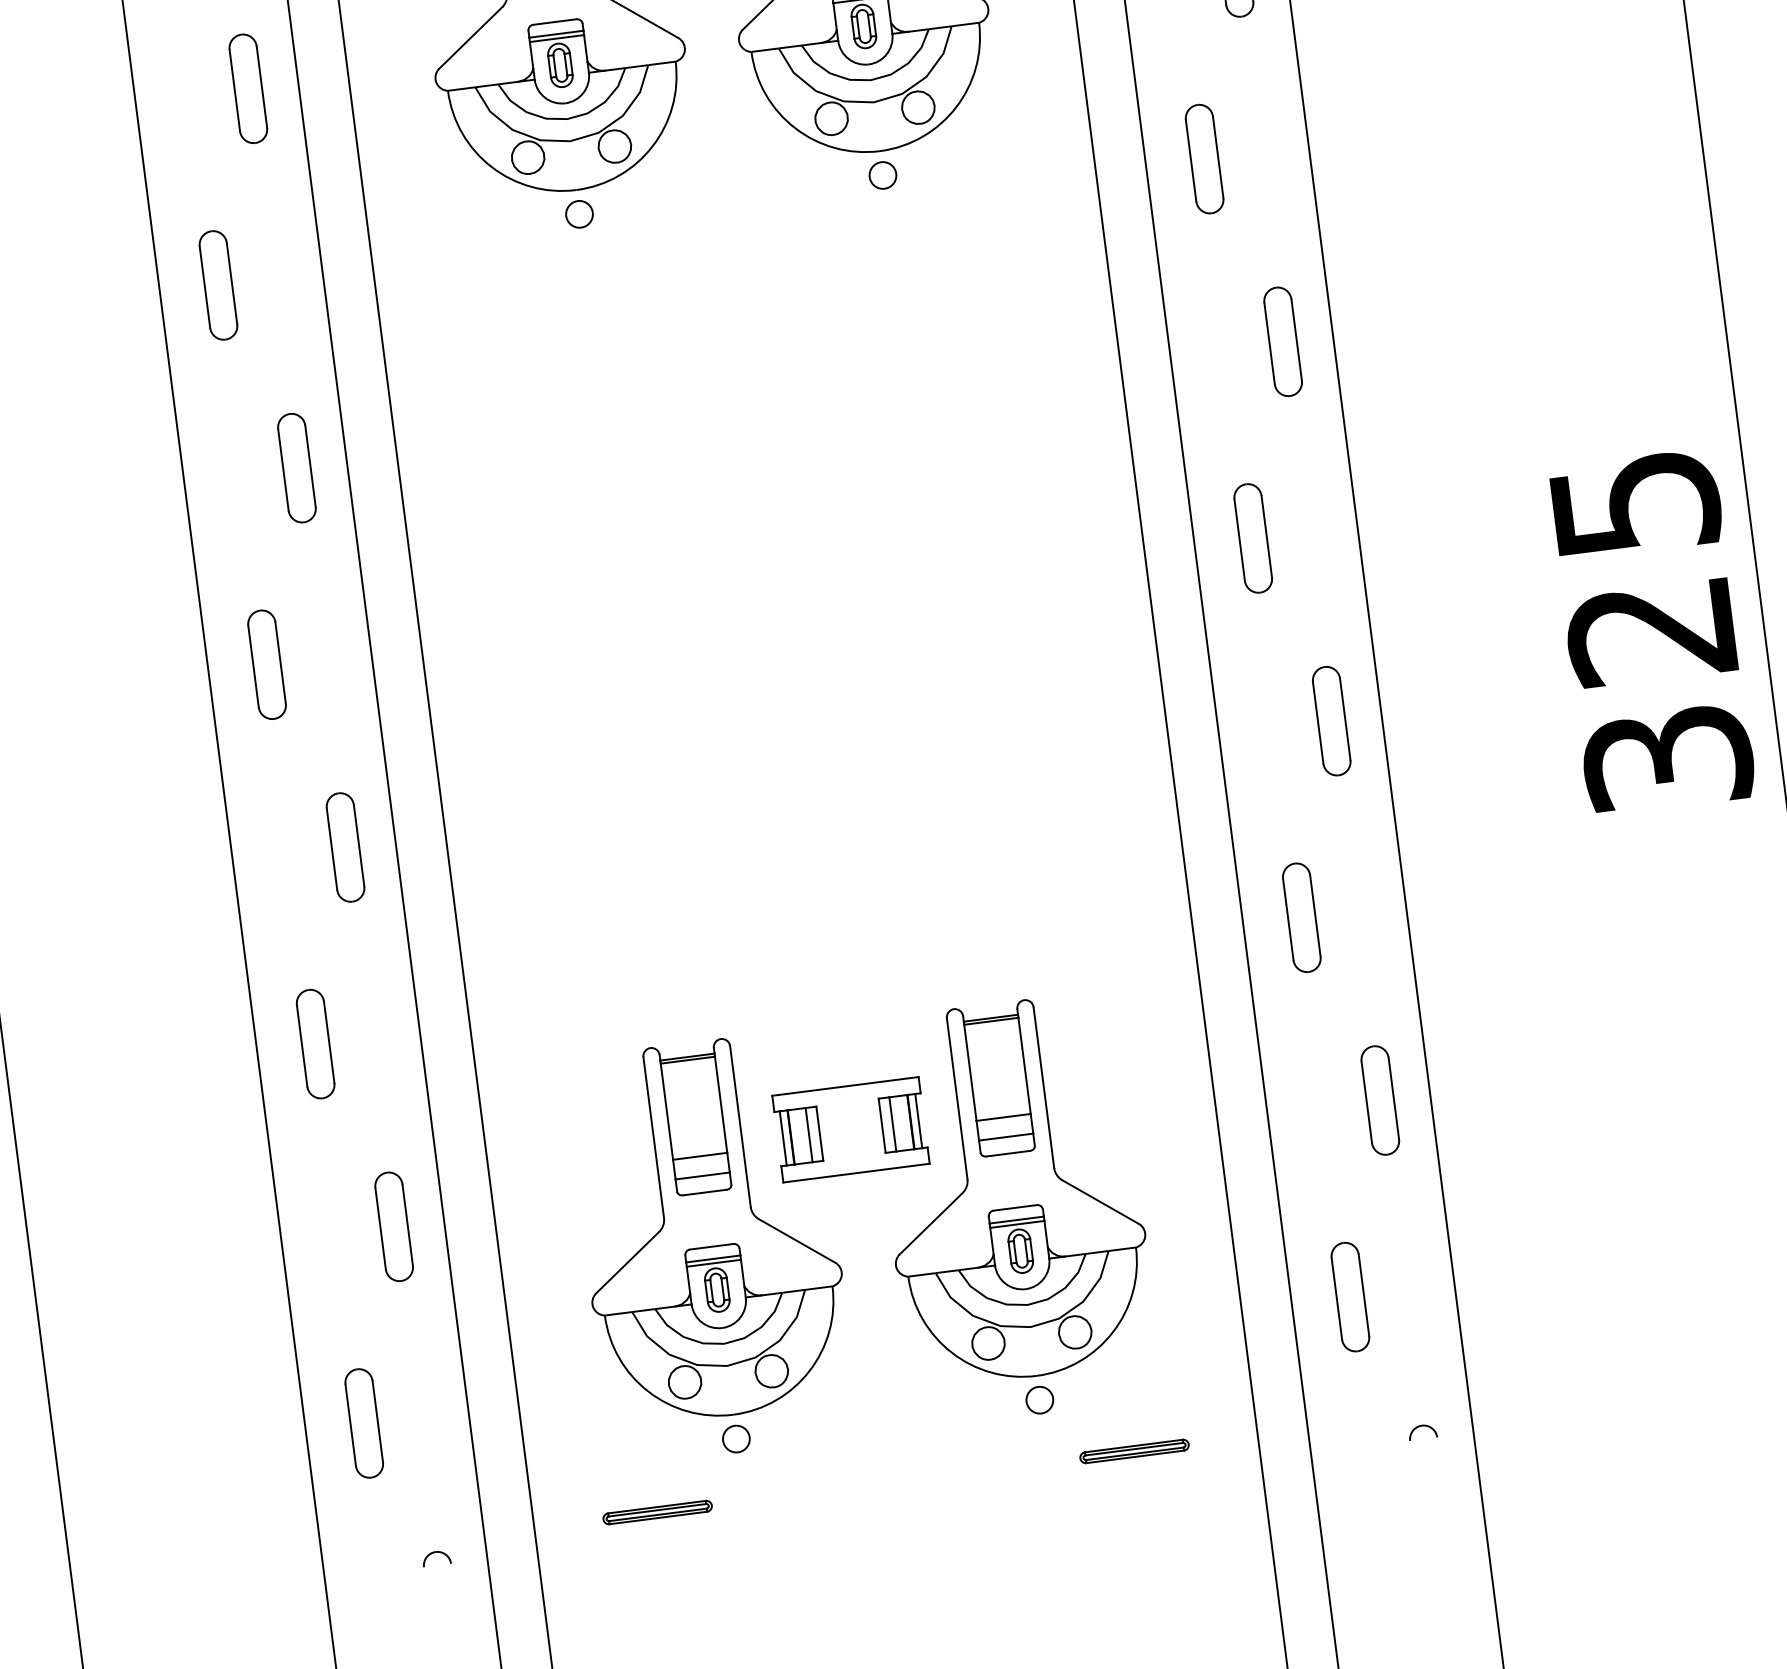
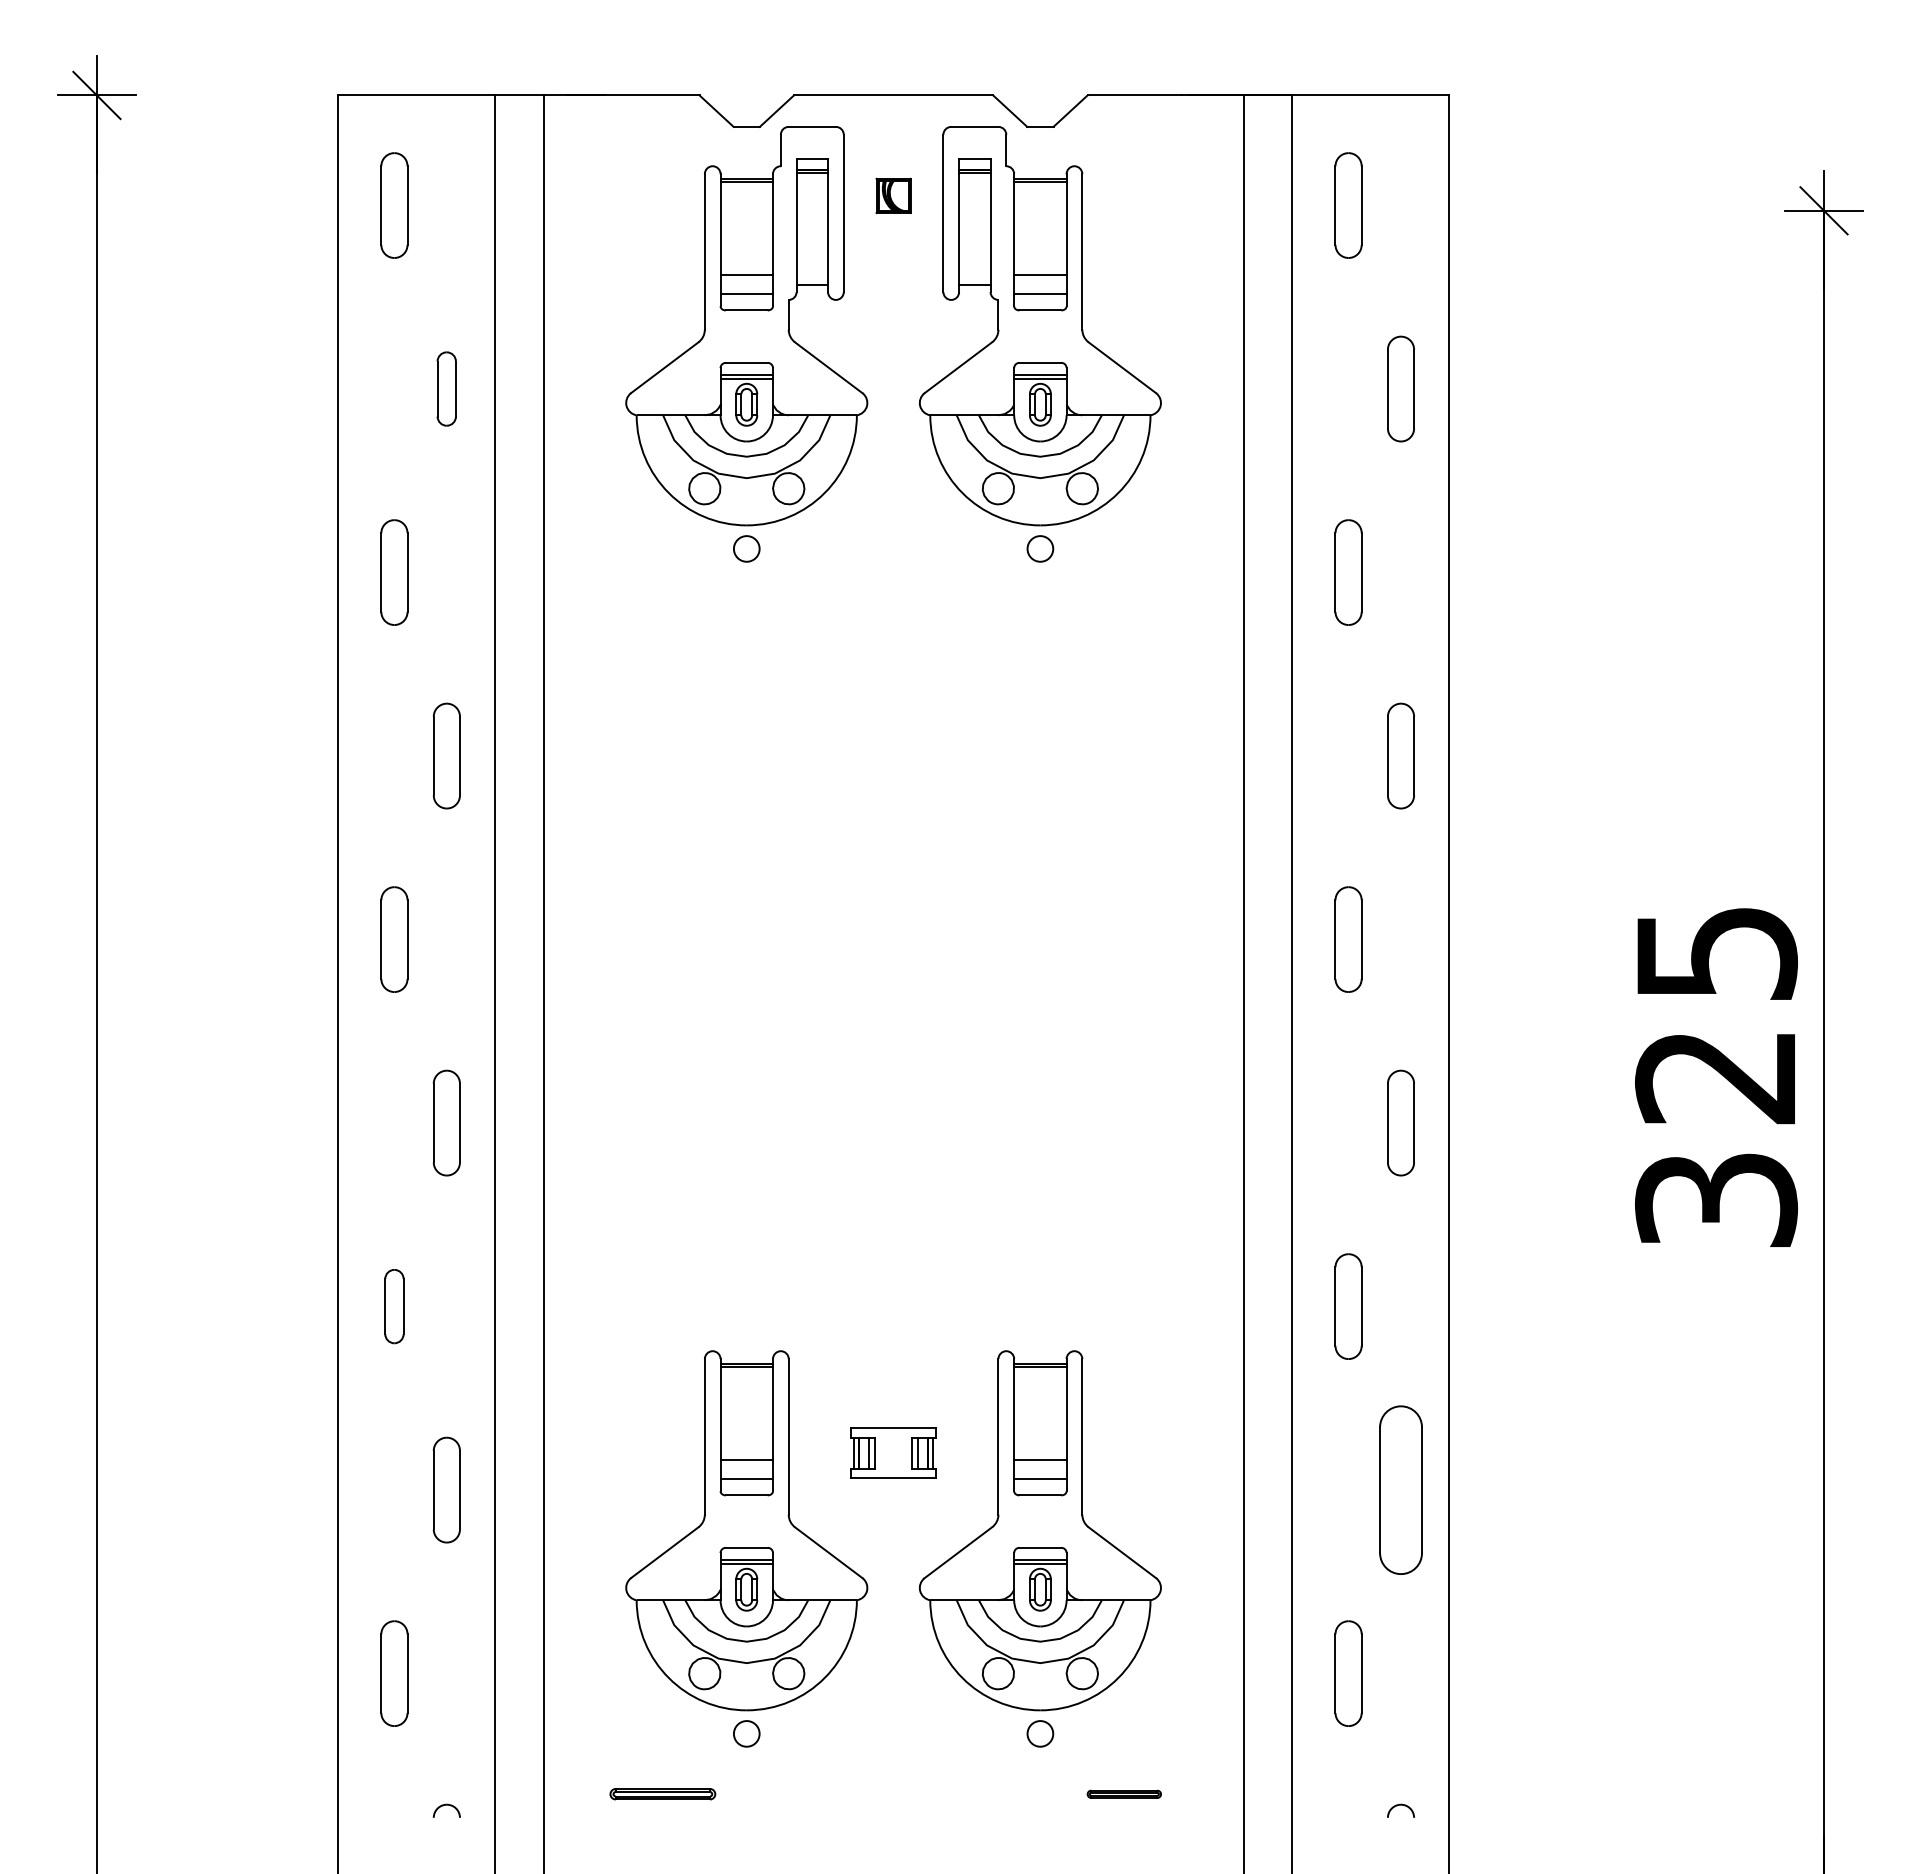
part: (247, 88) -> (446, 388), size x0.7
part: (315, 1043) -> (394, 1306), size x0.7
part: (1379, 1099) -> (1400, 1489), size x1.6
part: (850, 1128) -> (893, 1452), size x0.6
part: (1134, 1451) -> (1124, 1794), size x0.7

